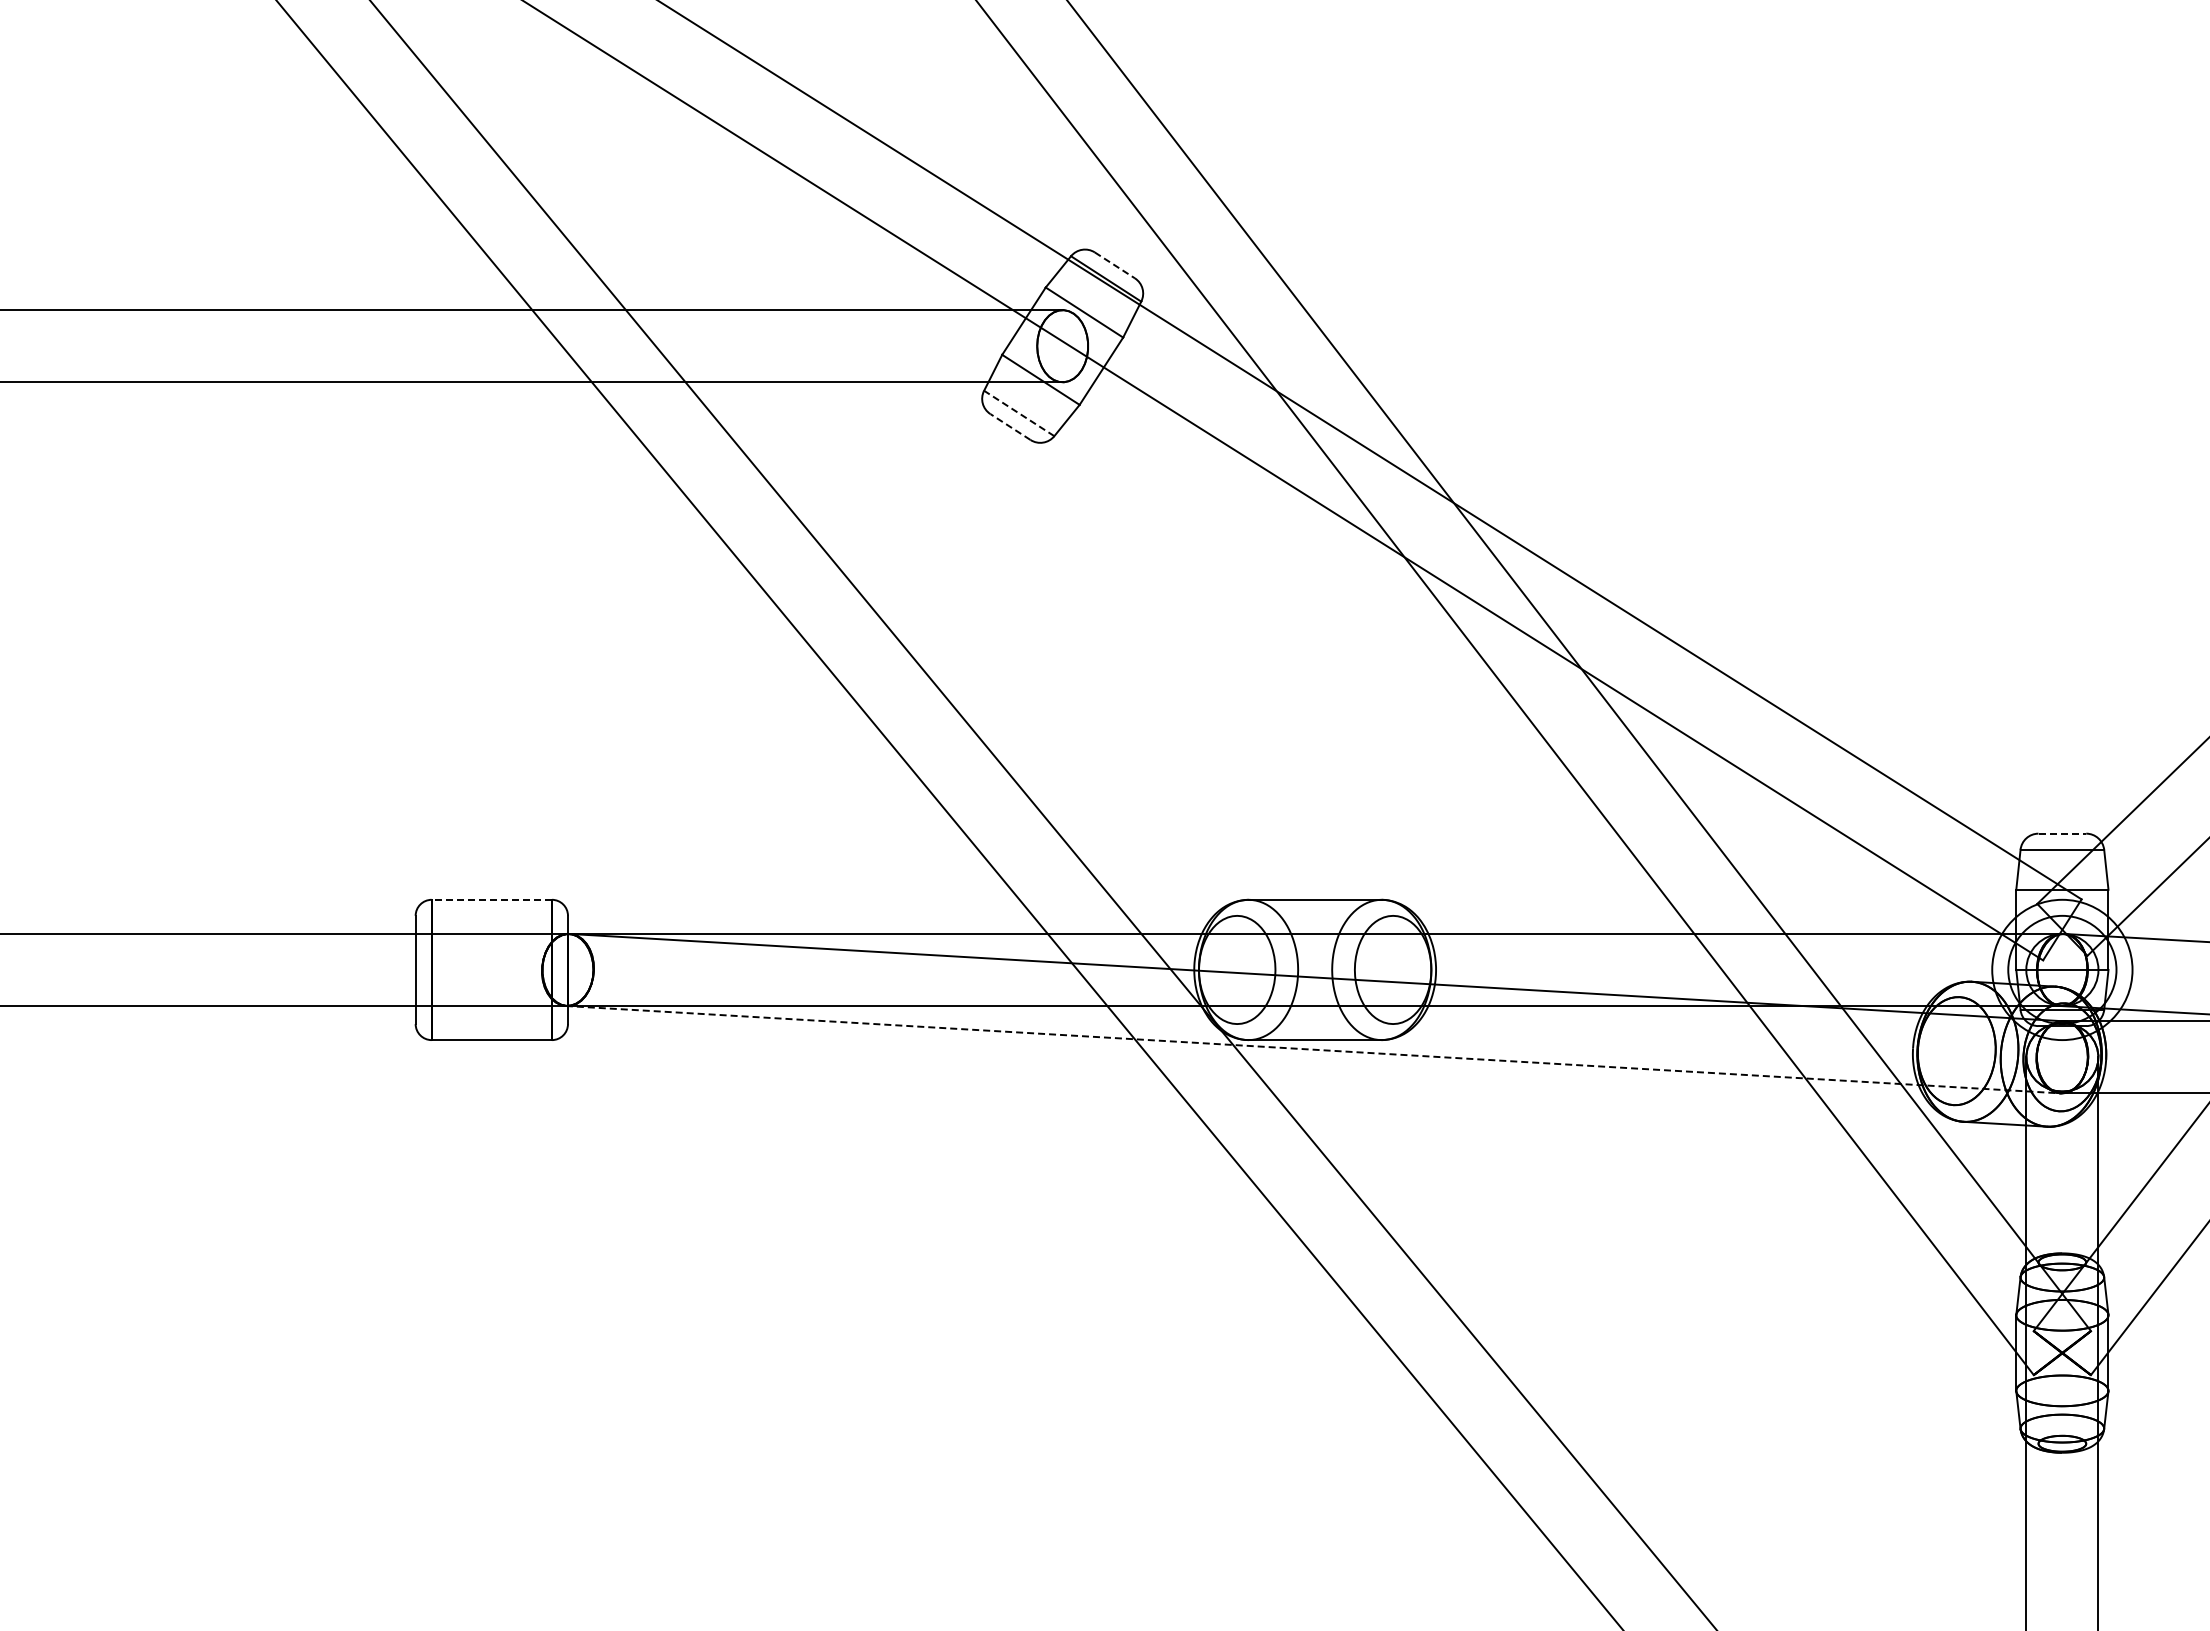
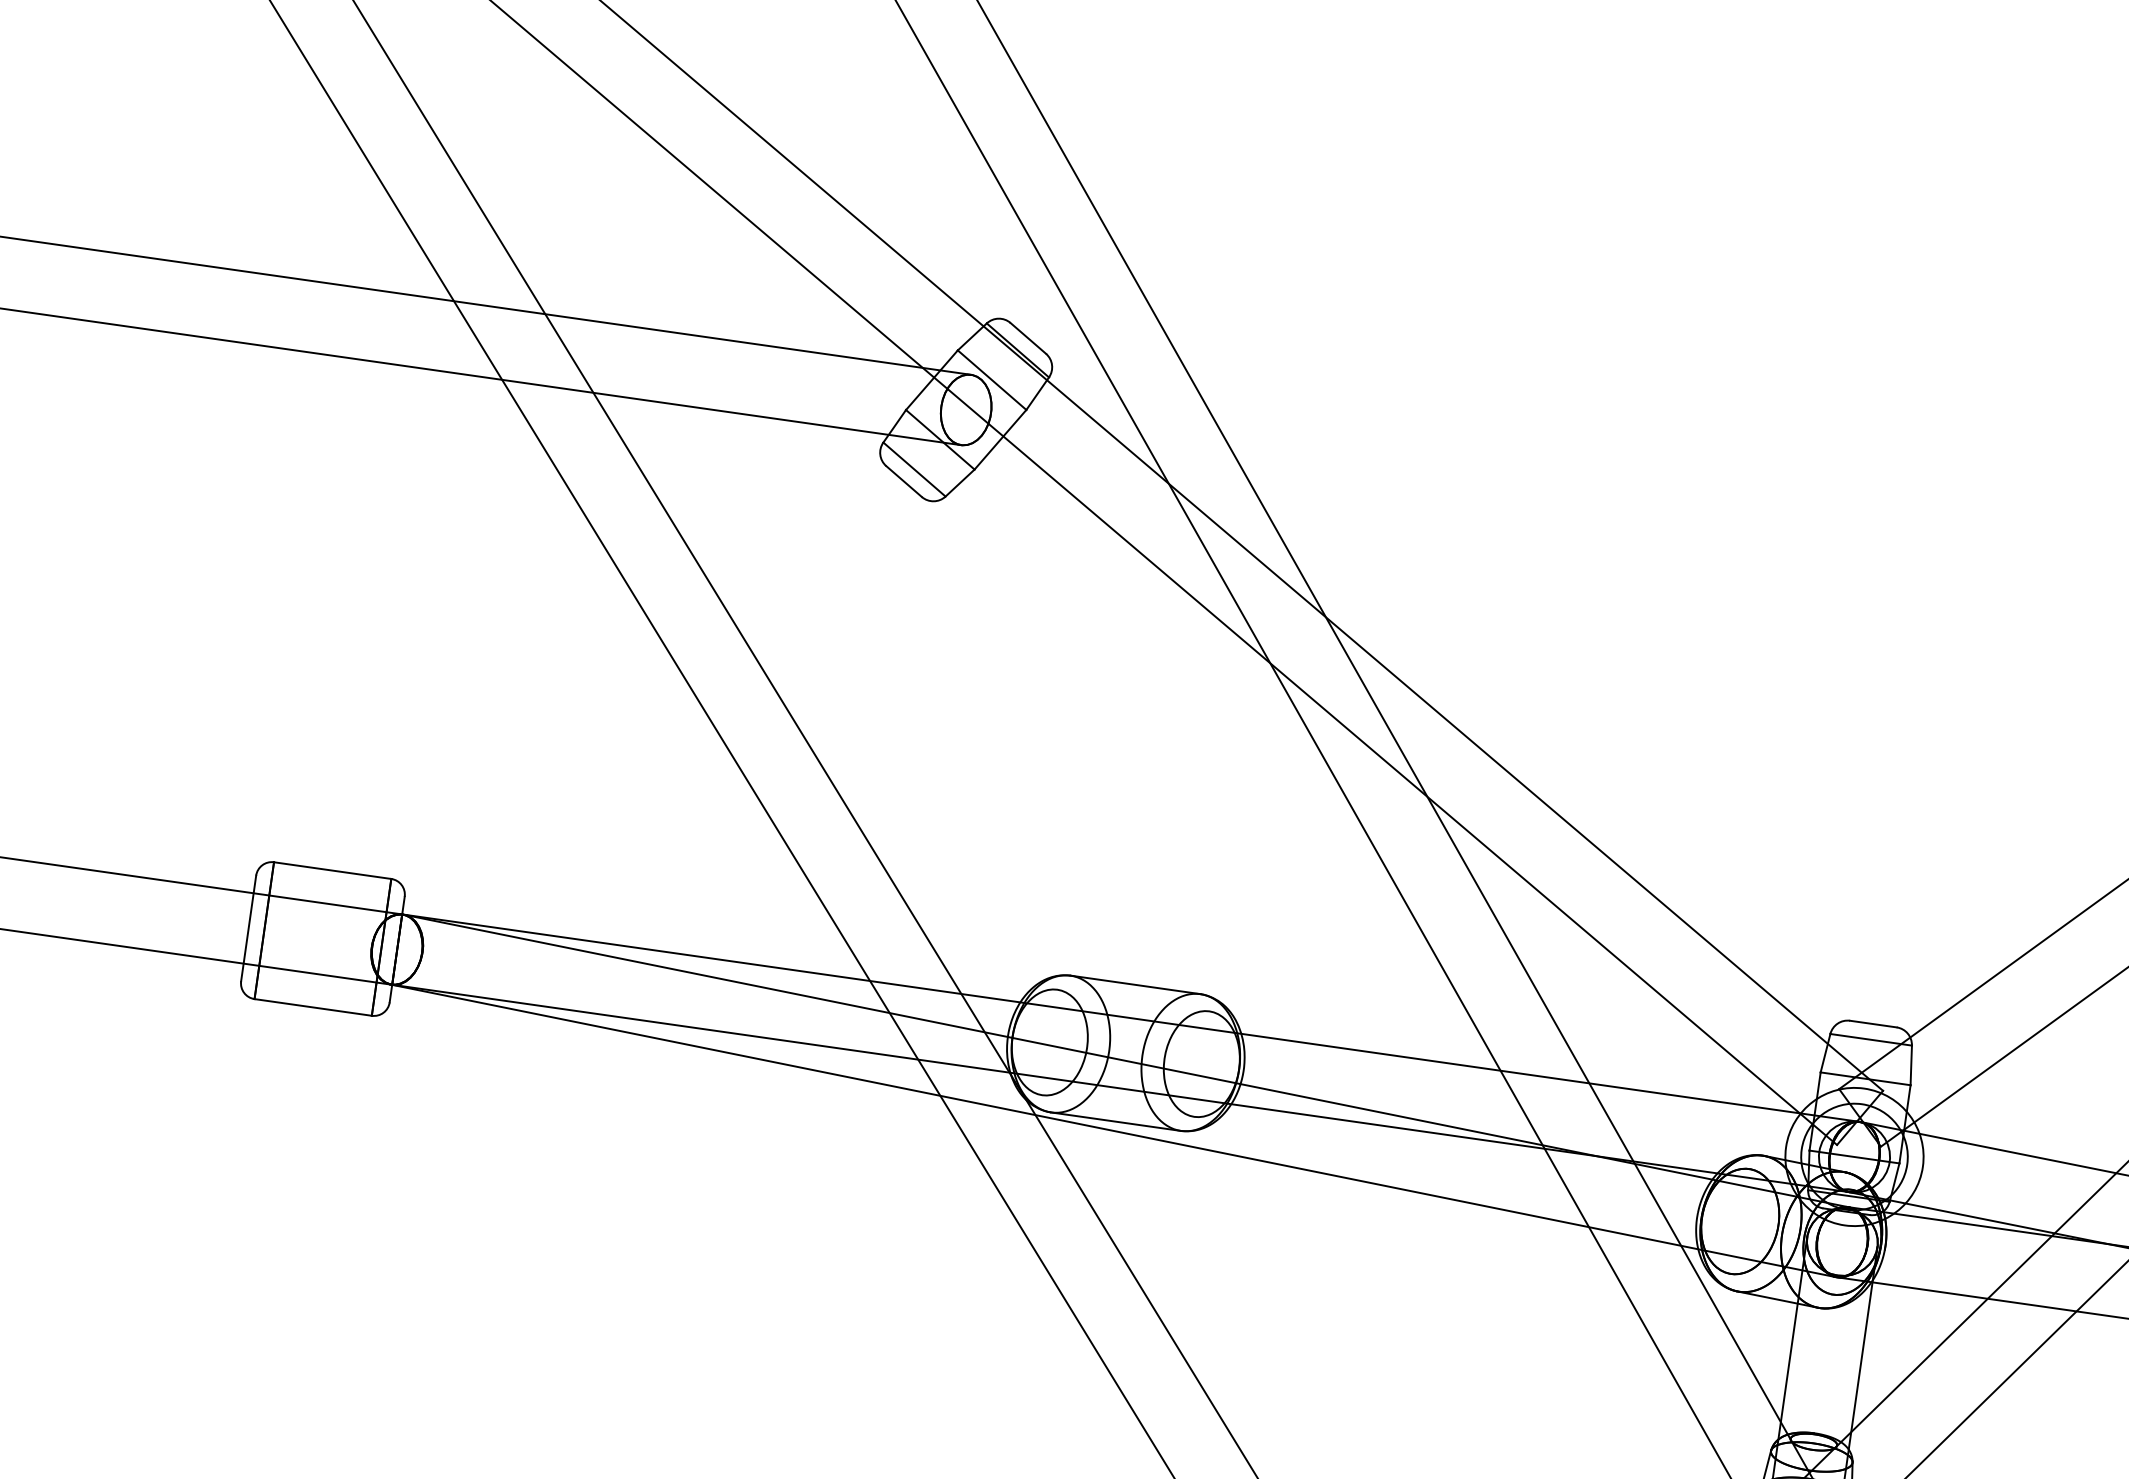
line: (1114, 265) -> (1027, 338), dashed -> solid
line: (1019, 413) -> (914, 469), dashed -> solid
line: (1010, 427) -> (904, 482), dashed -> solid
line: (2062, 833) -> (1873, 1023), dashed -> solid
line: (491, 899) -> (332, 870), dashed -> solid
line: (1313, 1049) -> (1113, 1130), dashed -> solid

